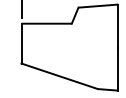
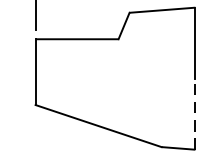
line: (118, 69) -> (195, 114), solid -> dashed

